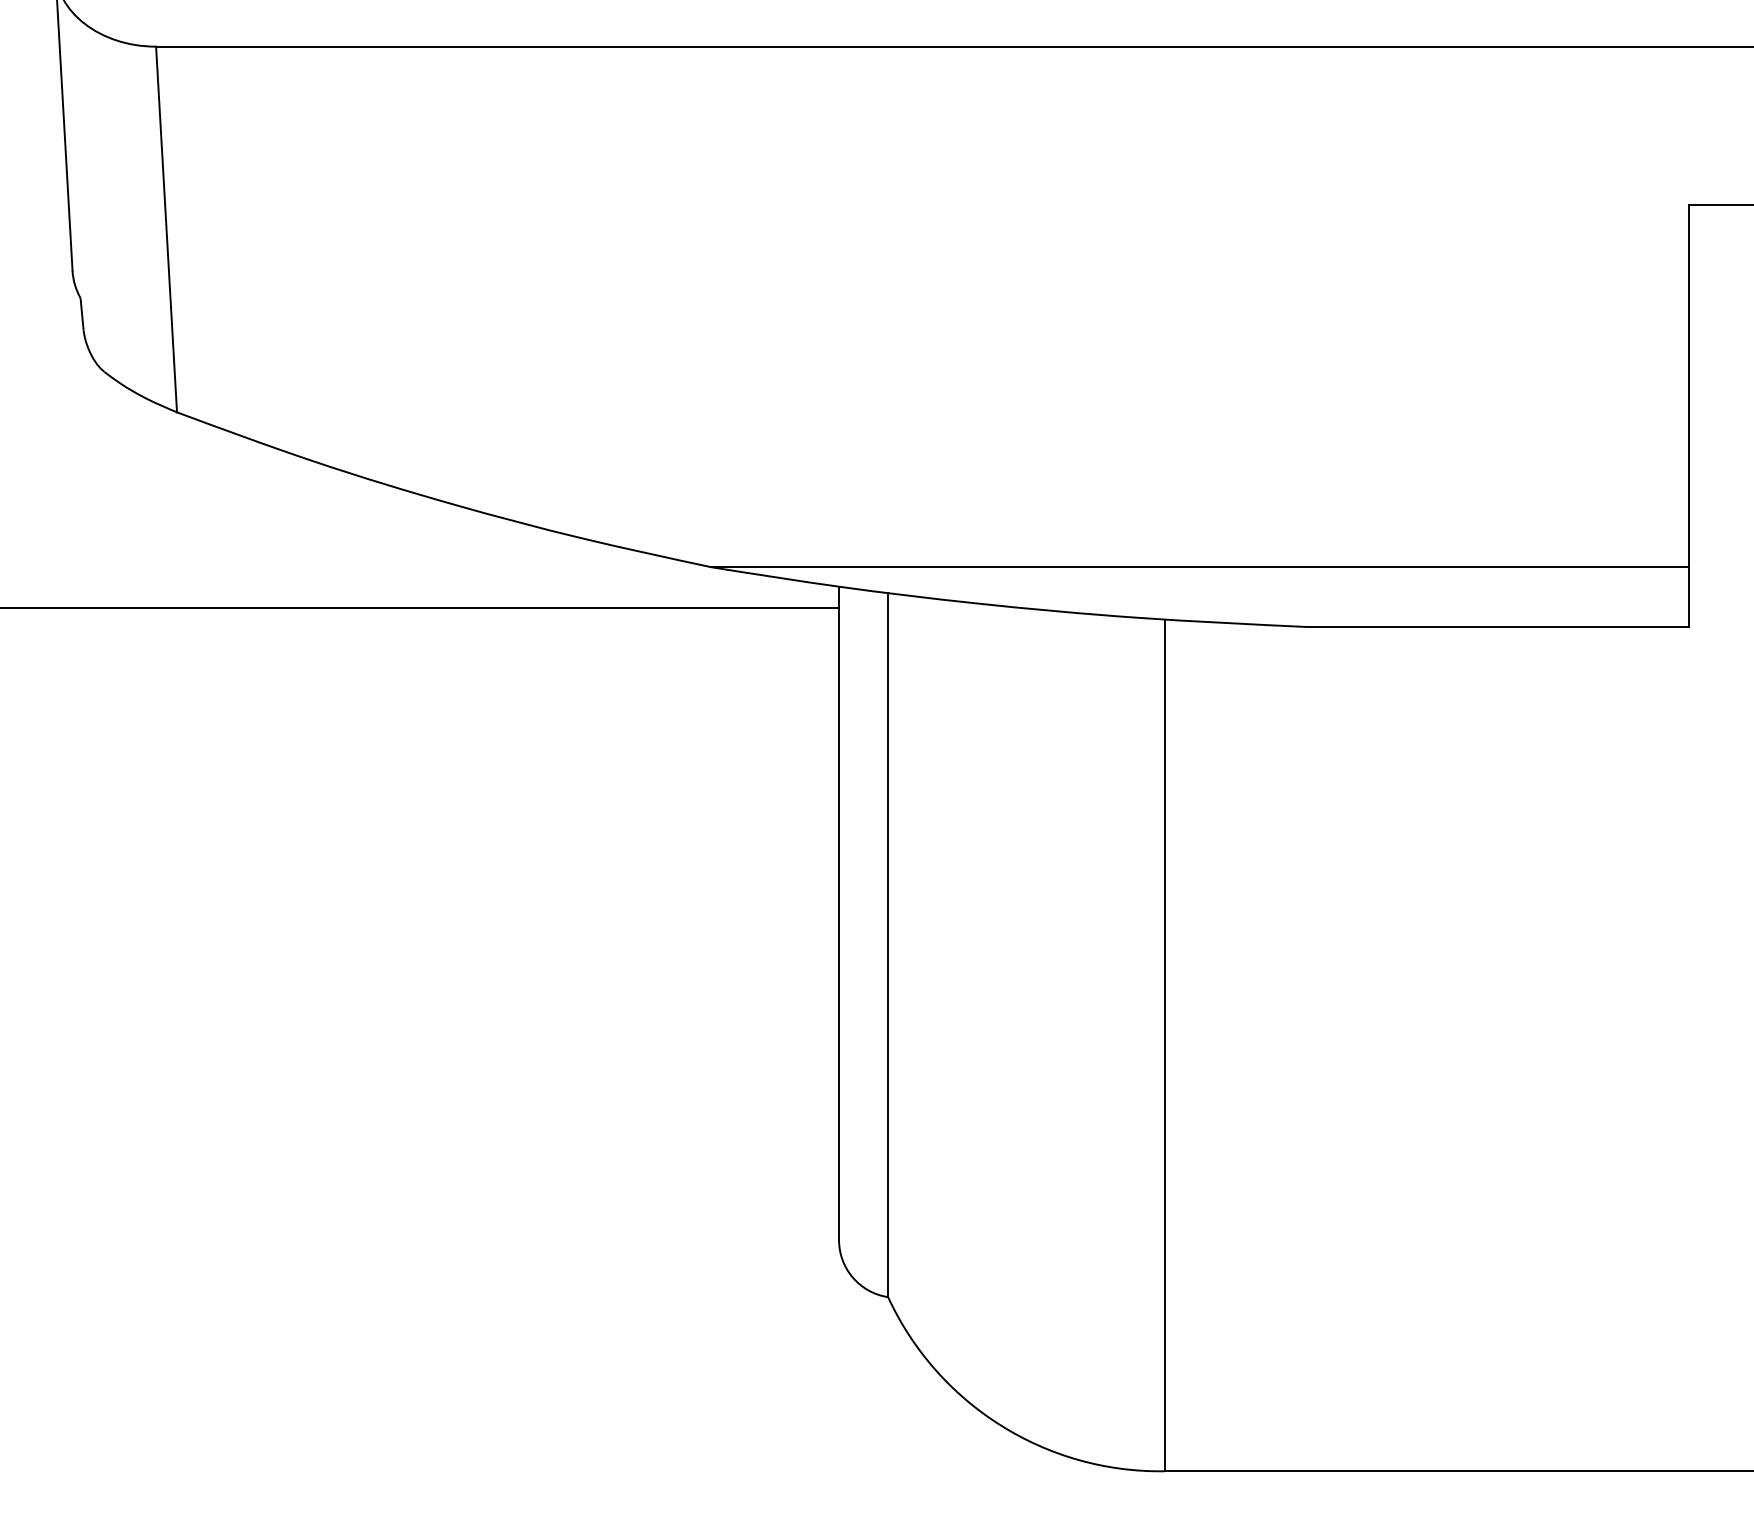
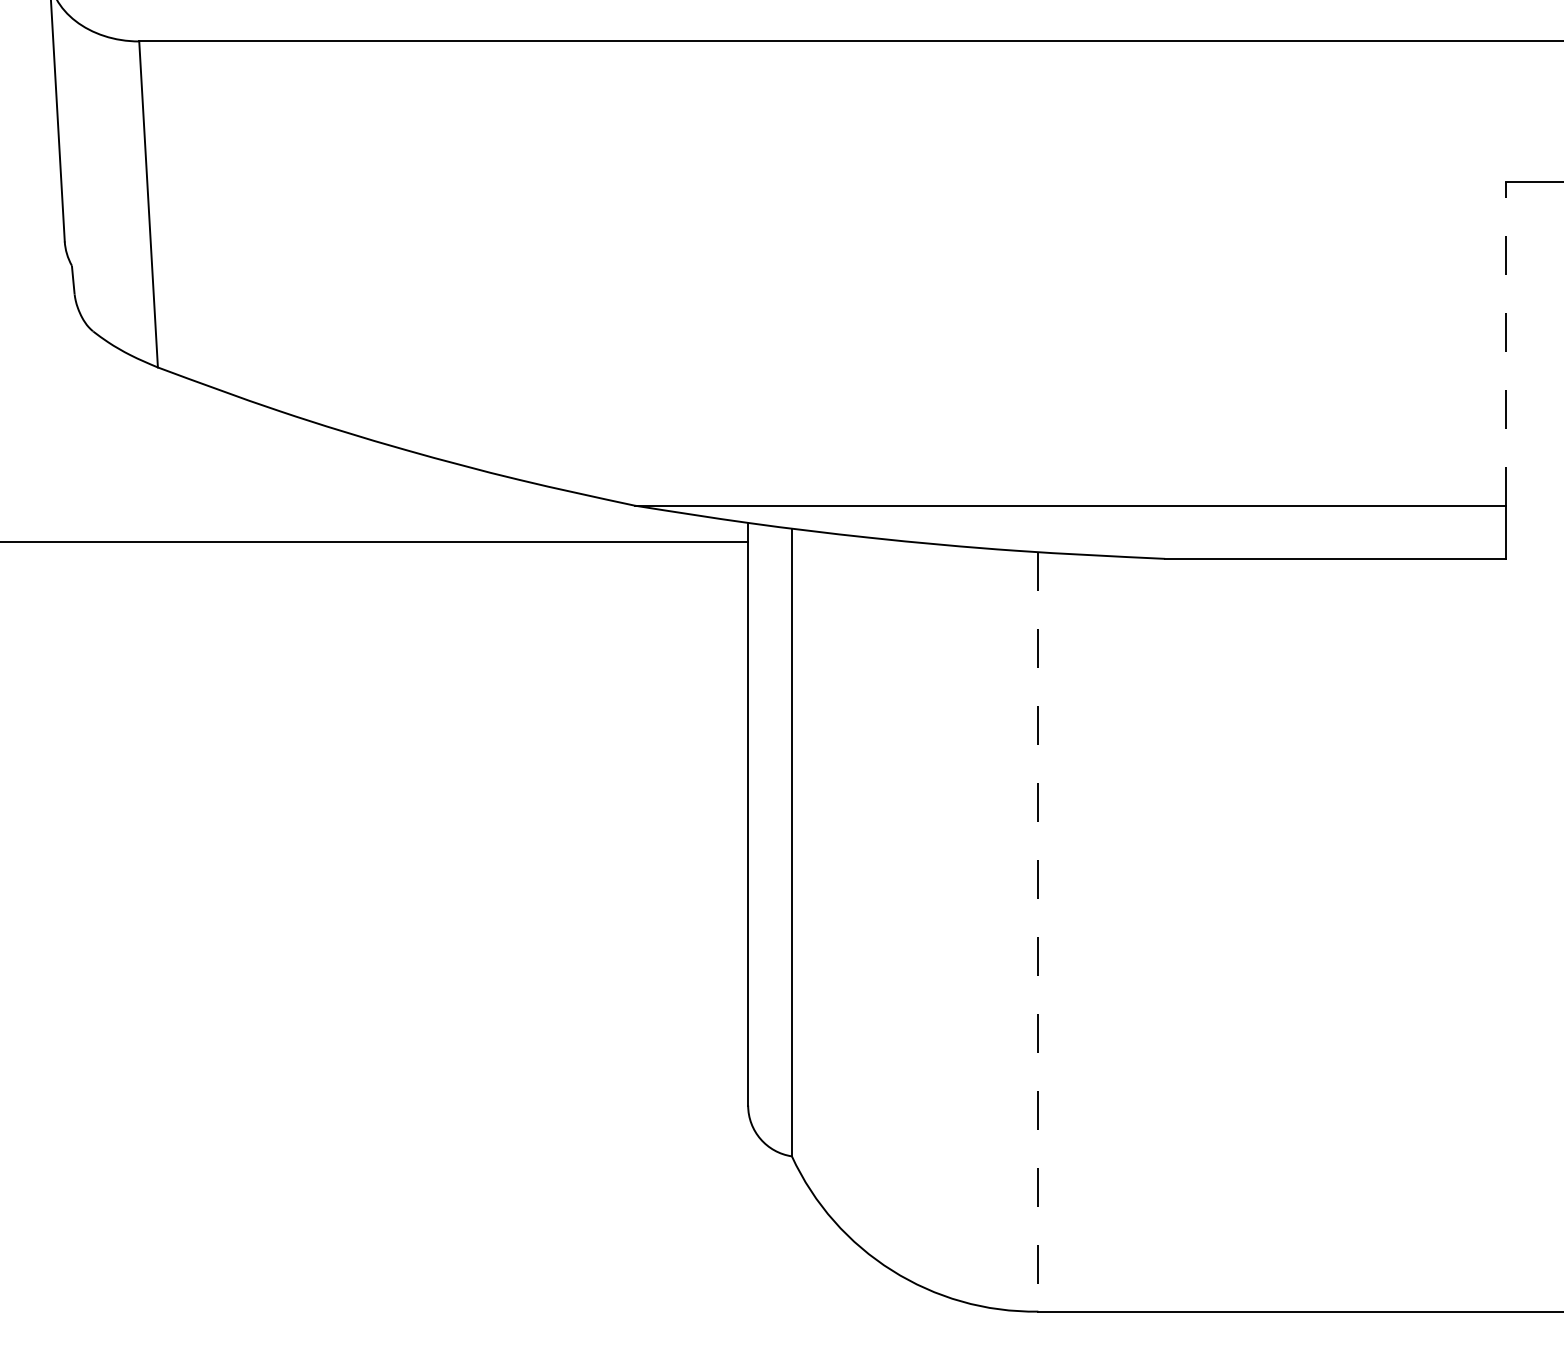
line: (1688, 386) -> (1505, 344), solid -> dashed
line: (1164, 1044) -> (1038, 931), solid -> dashed

